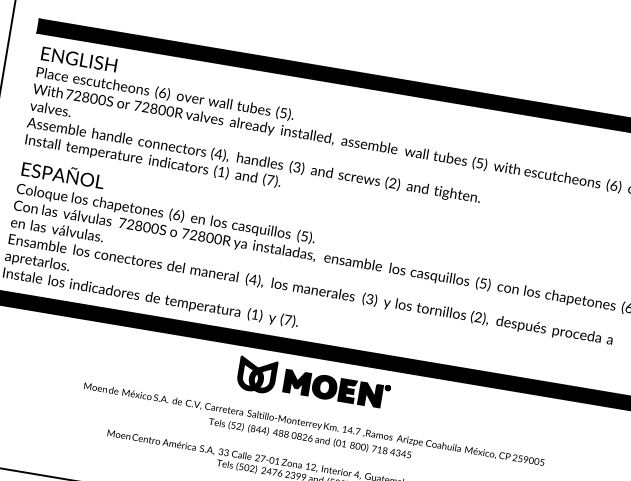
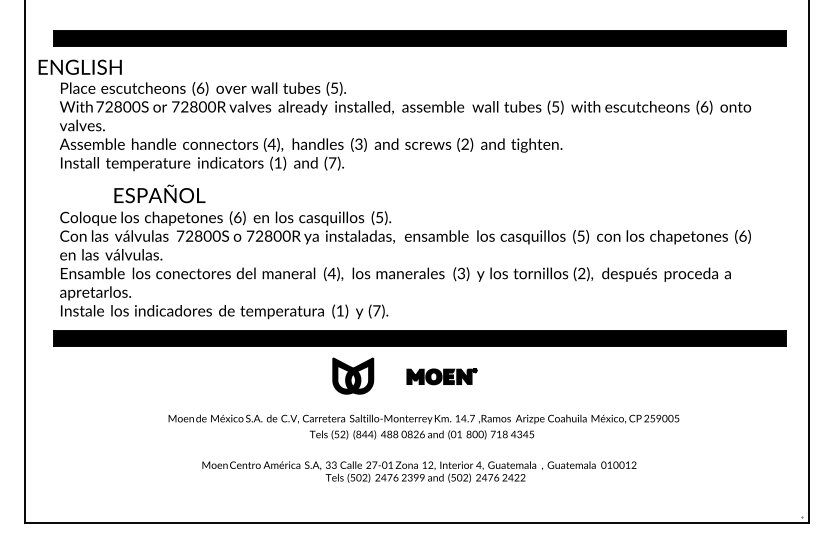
text: (78, 58) -> (79, 66), moved
text: (63, 173) -> (159, 193), moved
part: (336, 388) -> (441, 376), size x0.6

